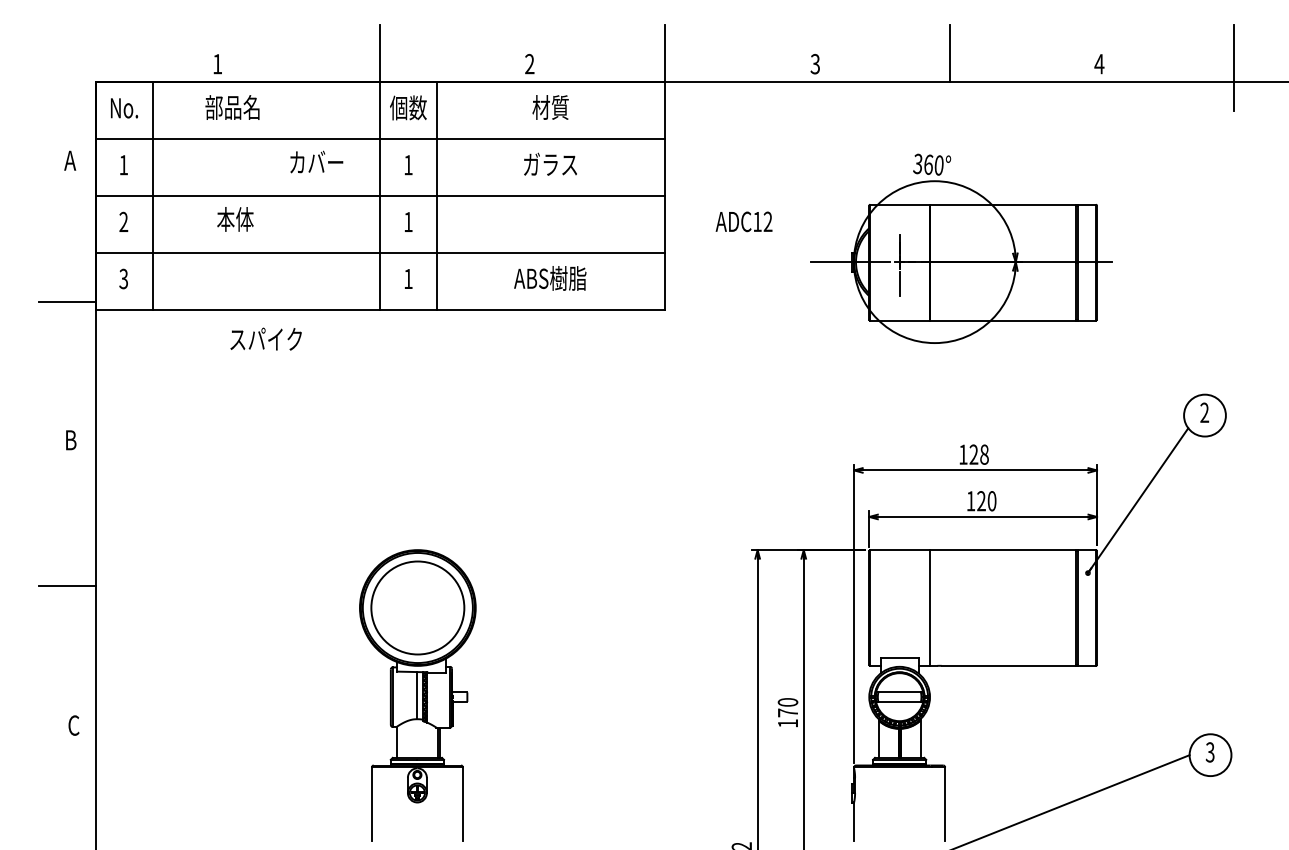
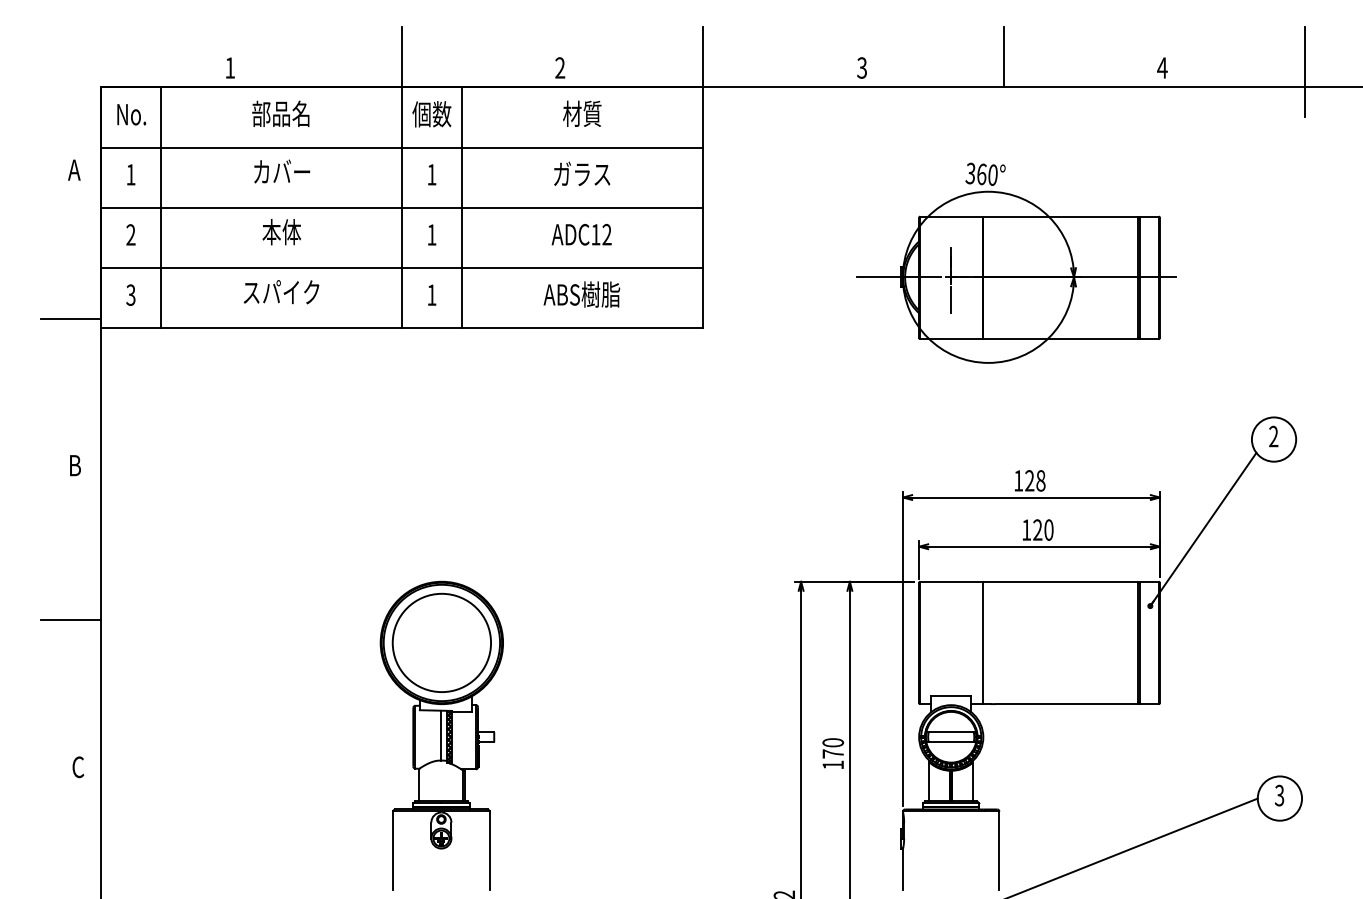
text: (232, 107) -> (280, 113), moved
text: (316, 161) -> (281, 170), moved
text: (235, 219) -> (281, 232), moved
text: (743, 221) -> (581, 234), moved
text: (265, 338) -> (280, 291), moved

